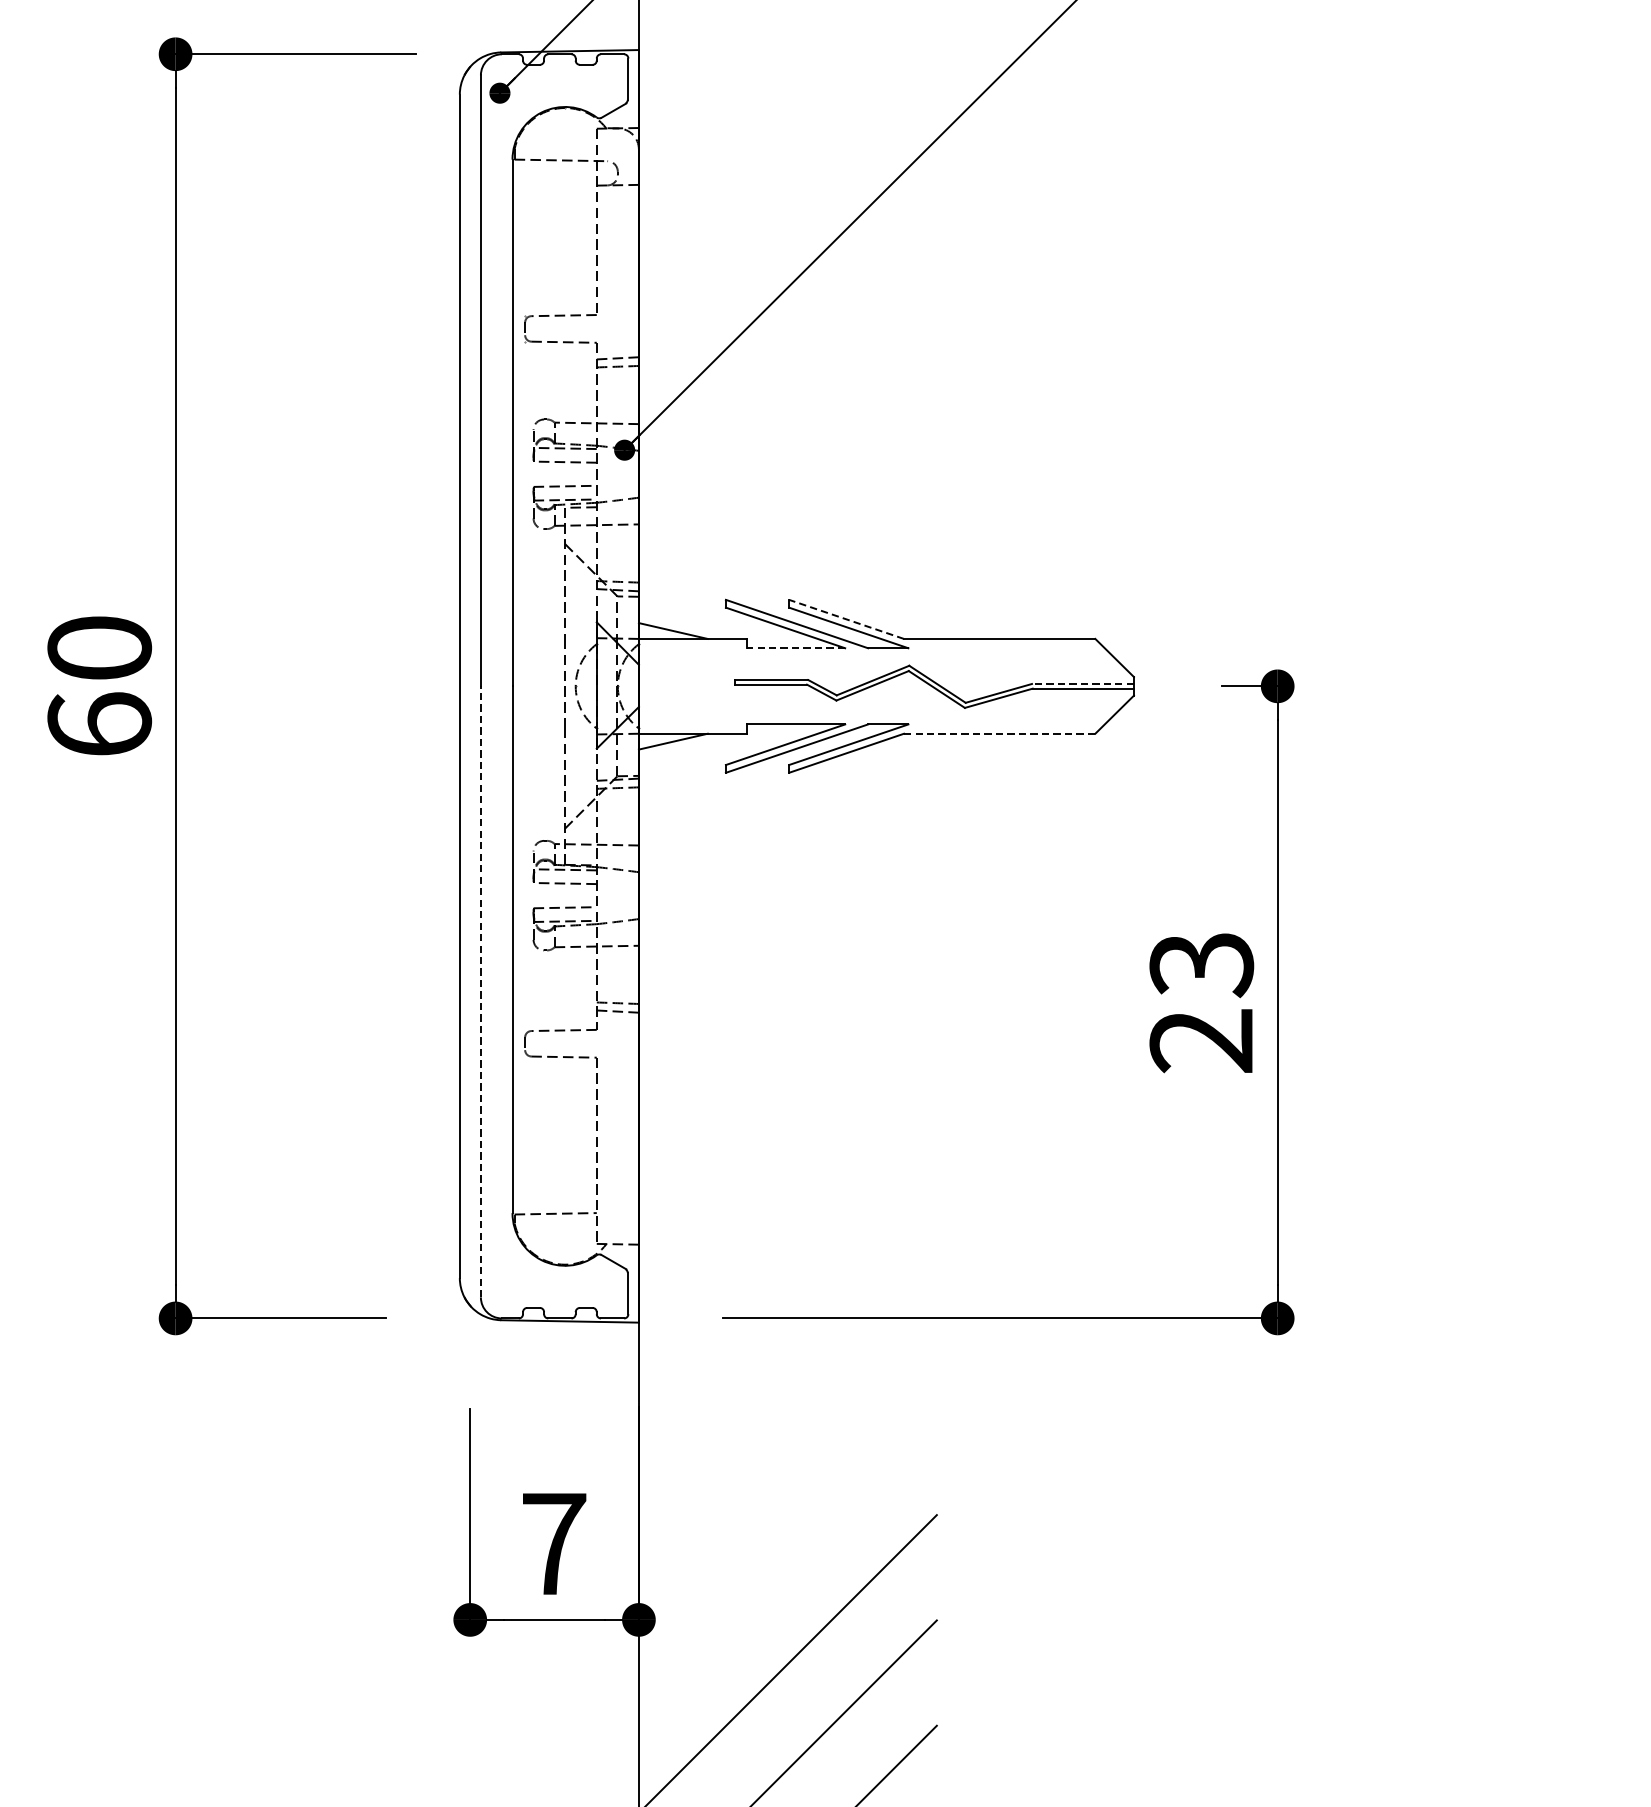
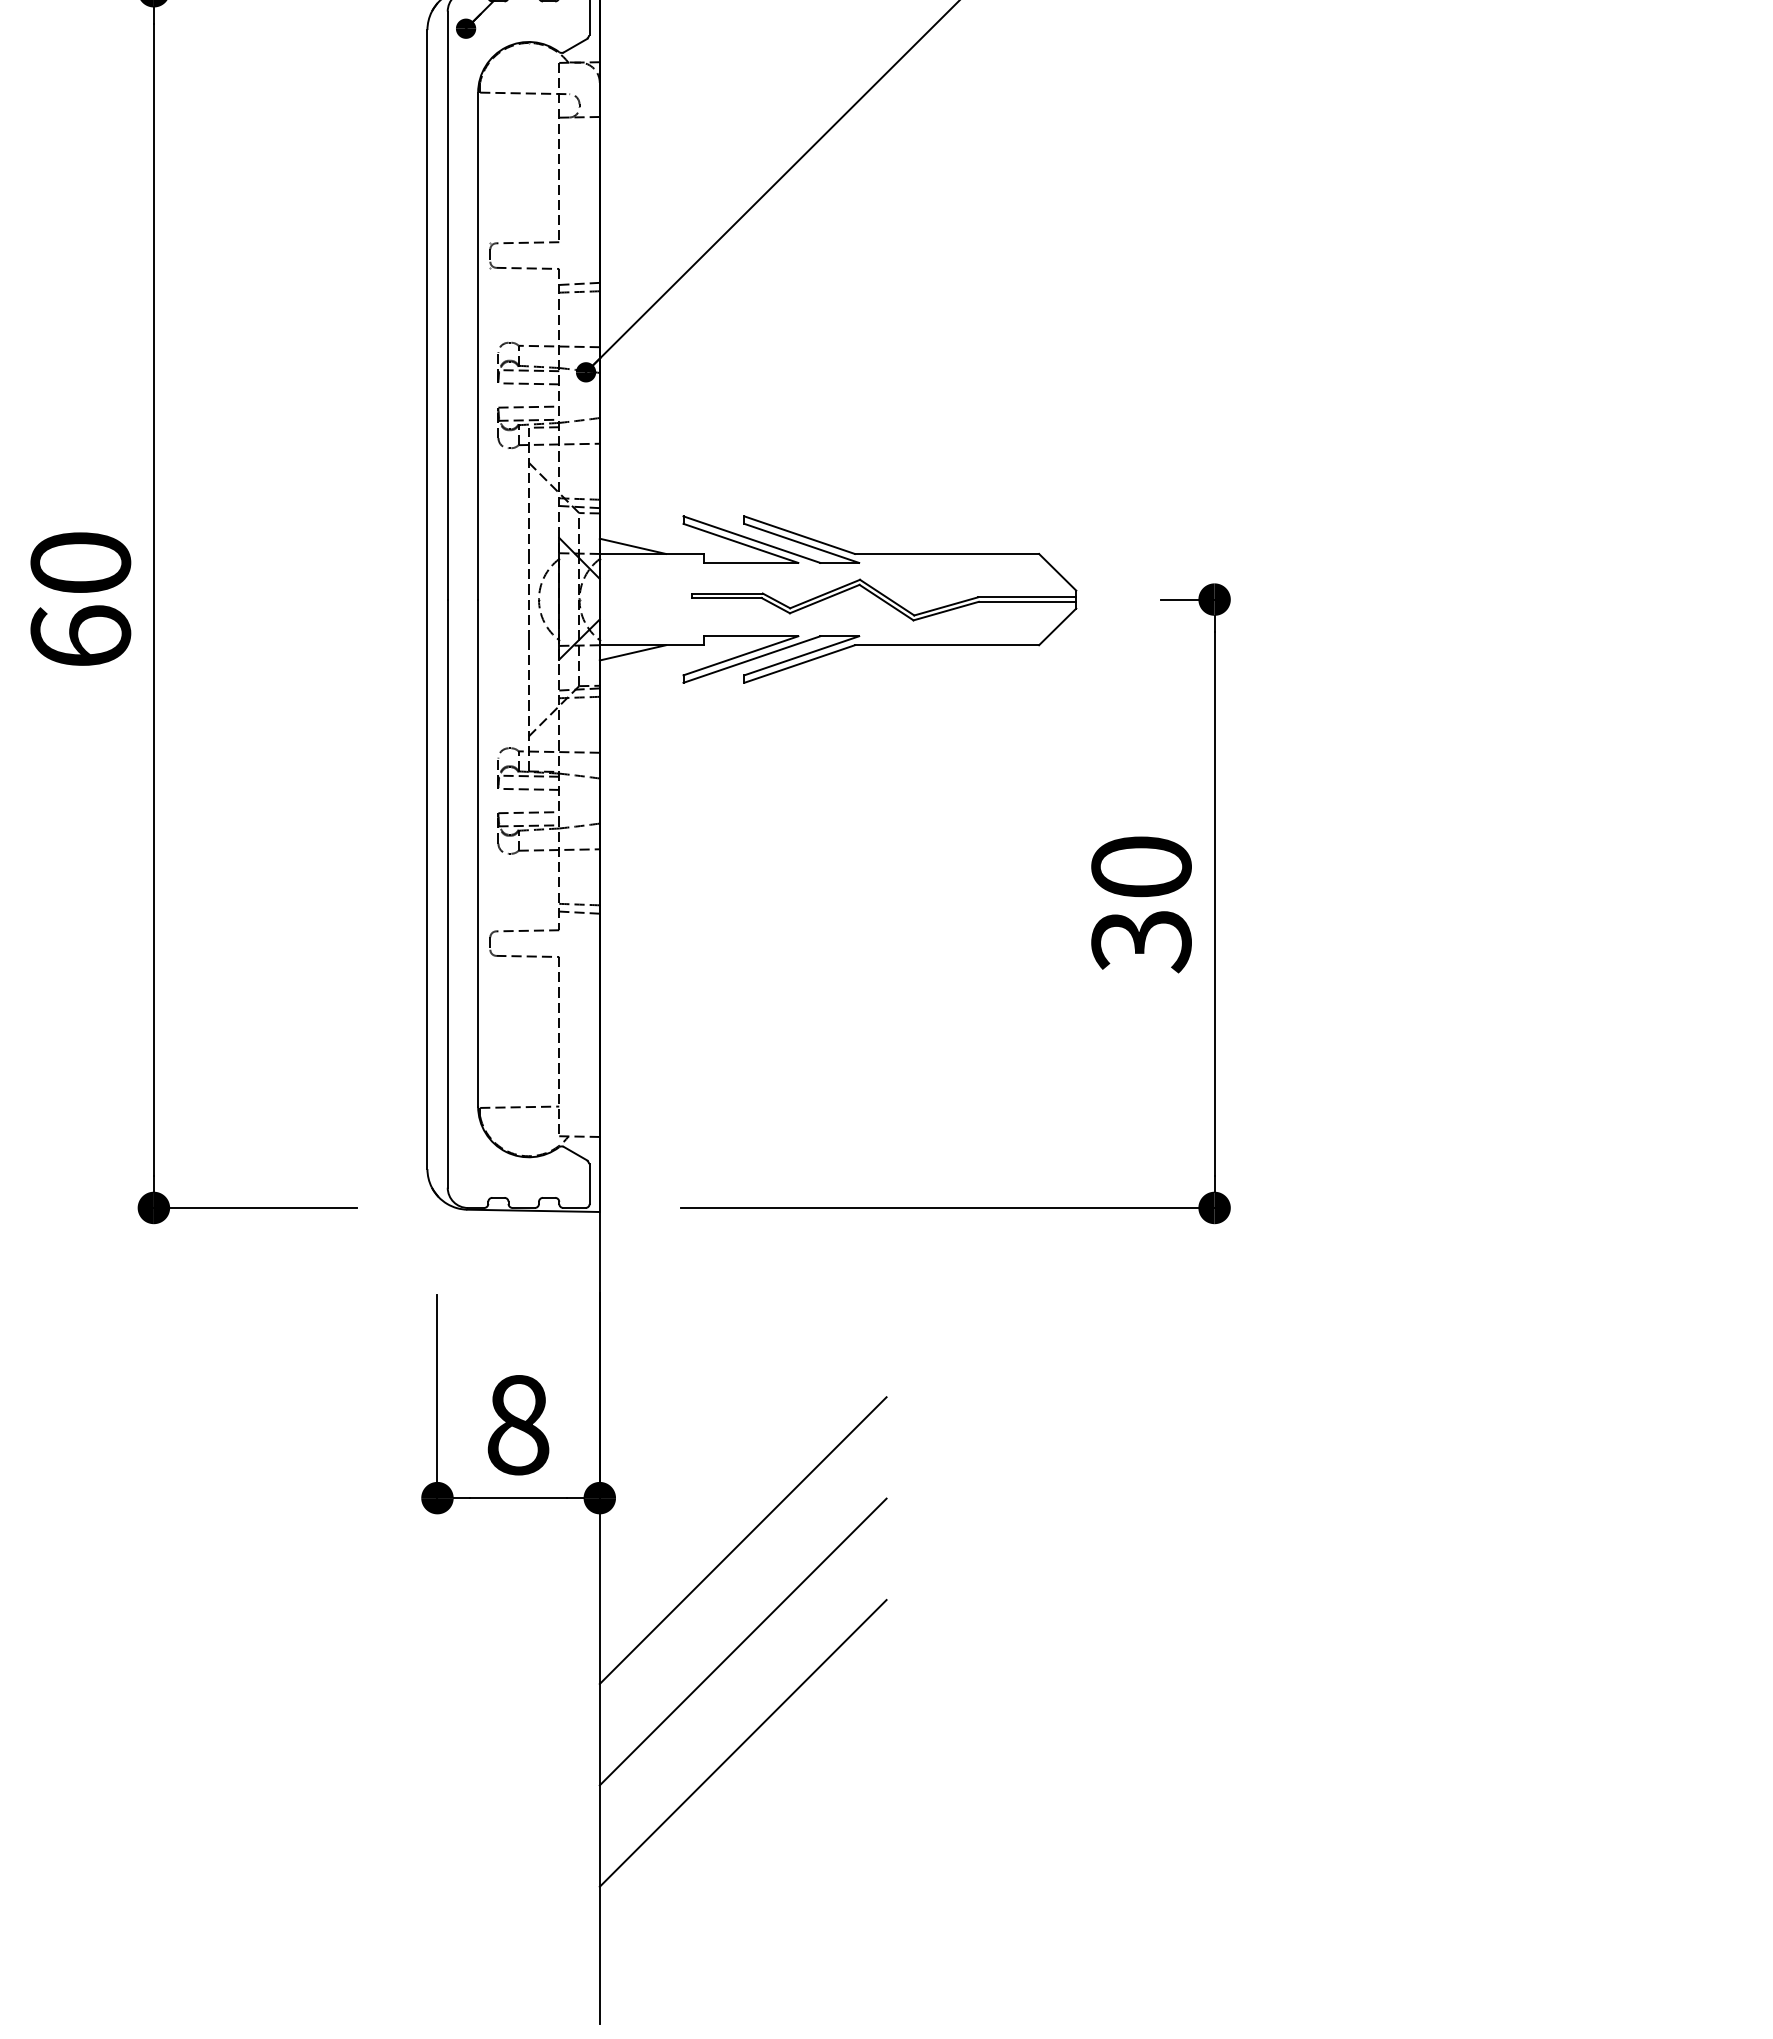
line: (846, 619) -> (799, 535), dashed -> solid
line: (795, 647) -> (750, 562), dashed -> solid
line: (1082, 684) -> (1026, 597), dashed -> solid
line: (1000, 734) -> (947, 645), dashed -> solid
line: (480, 991) -> (447, 893), dashed -> solid
text: (1201, 1003) -> (1141, 904), 23 -> 30
text: (554, 1544) -> (518, 1425), 7 -> 8

